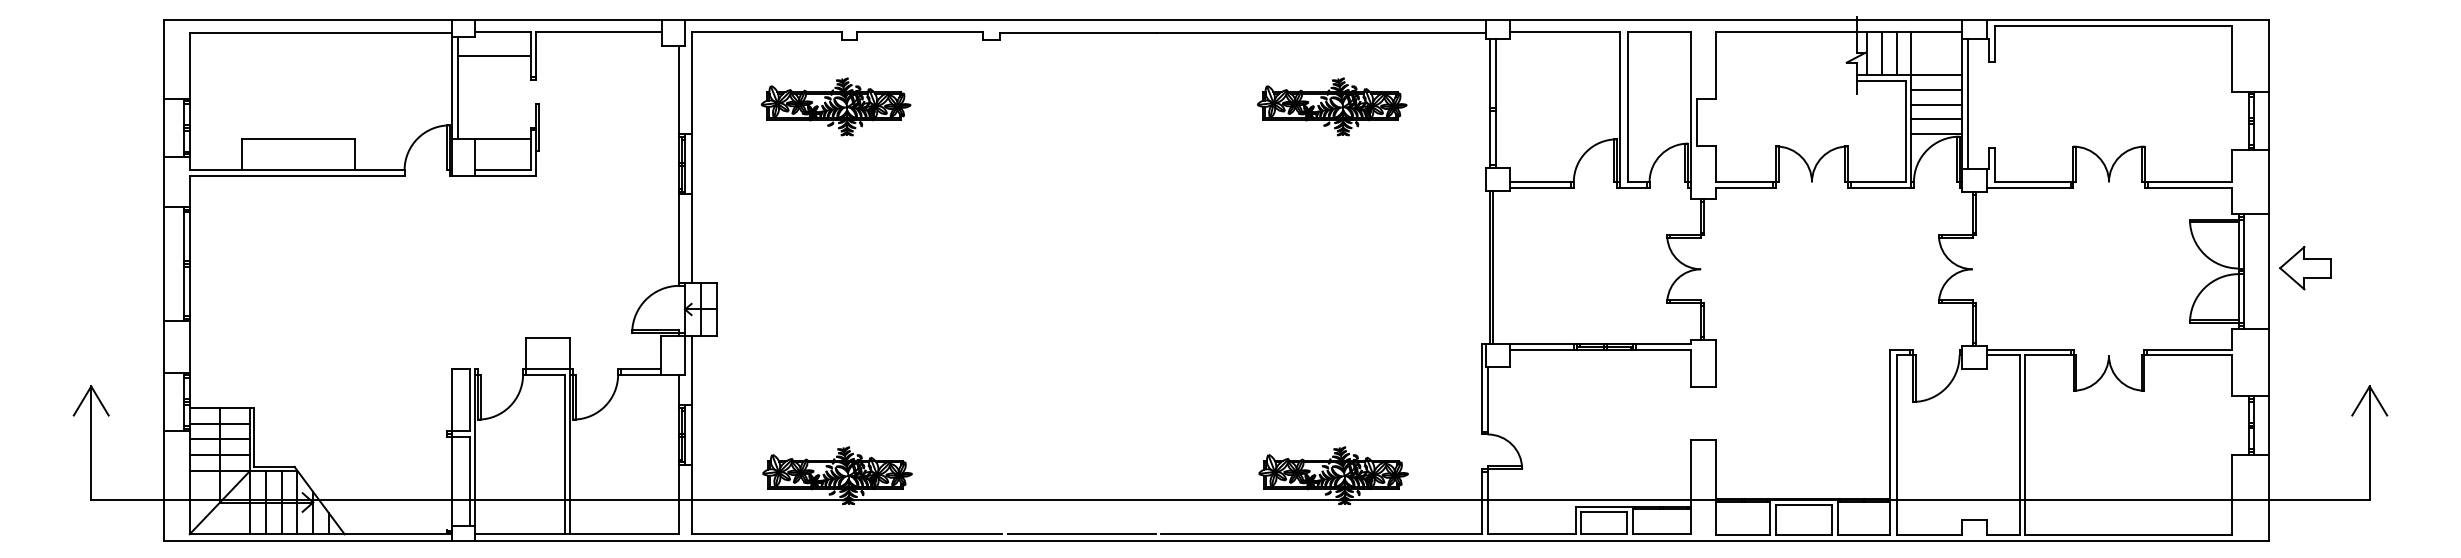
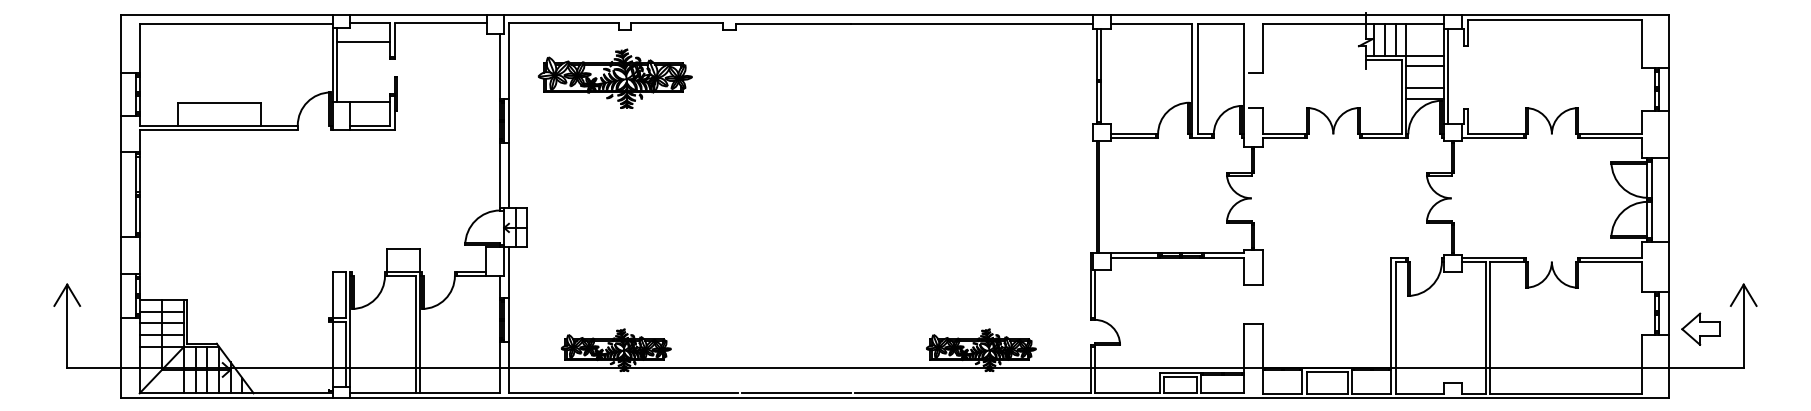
line: (1936, 104) -> (1424, 77), removed
part: (835, 106) -> (614, 78), size x1.4
part: (1332, 106) -> (980, 78), removed
line: (1696, 122) -> (1248, 90), removed
part: (2305, 267) -> (1700, 328), moved

